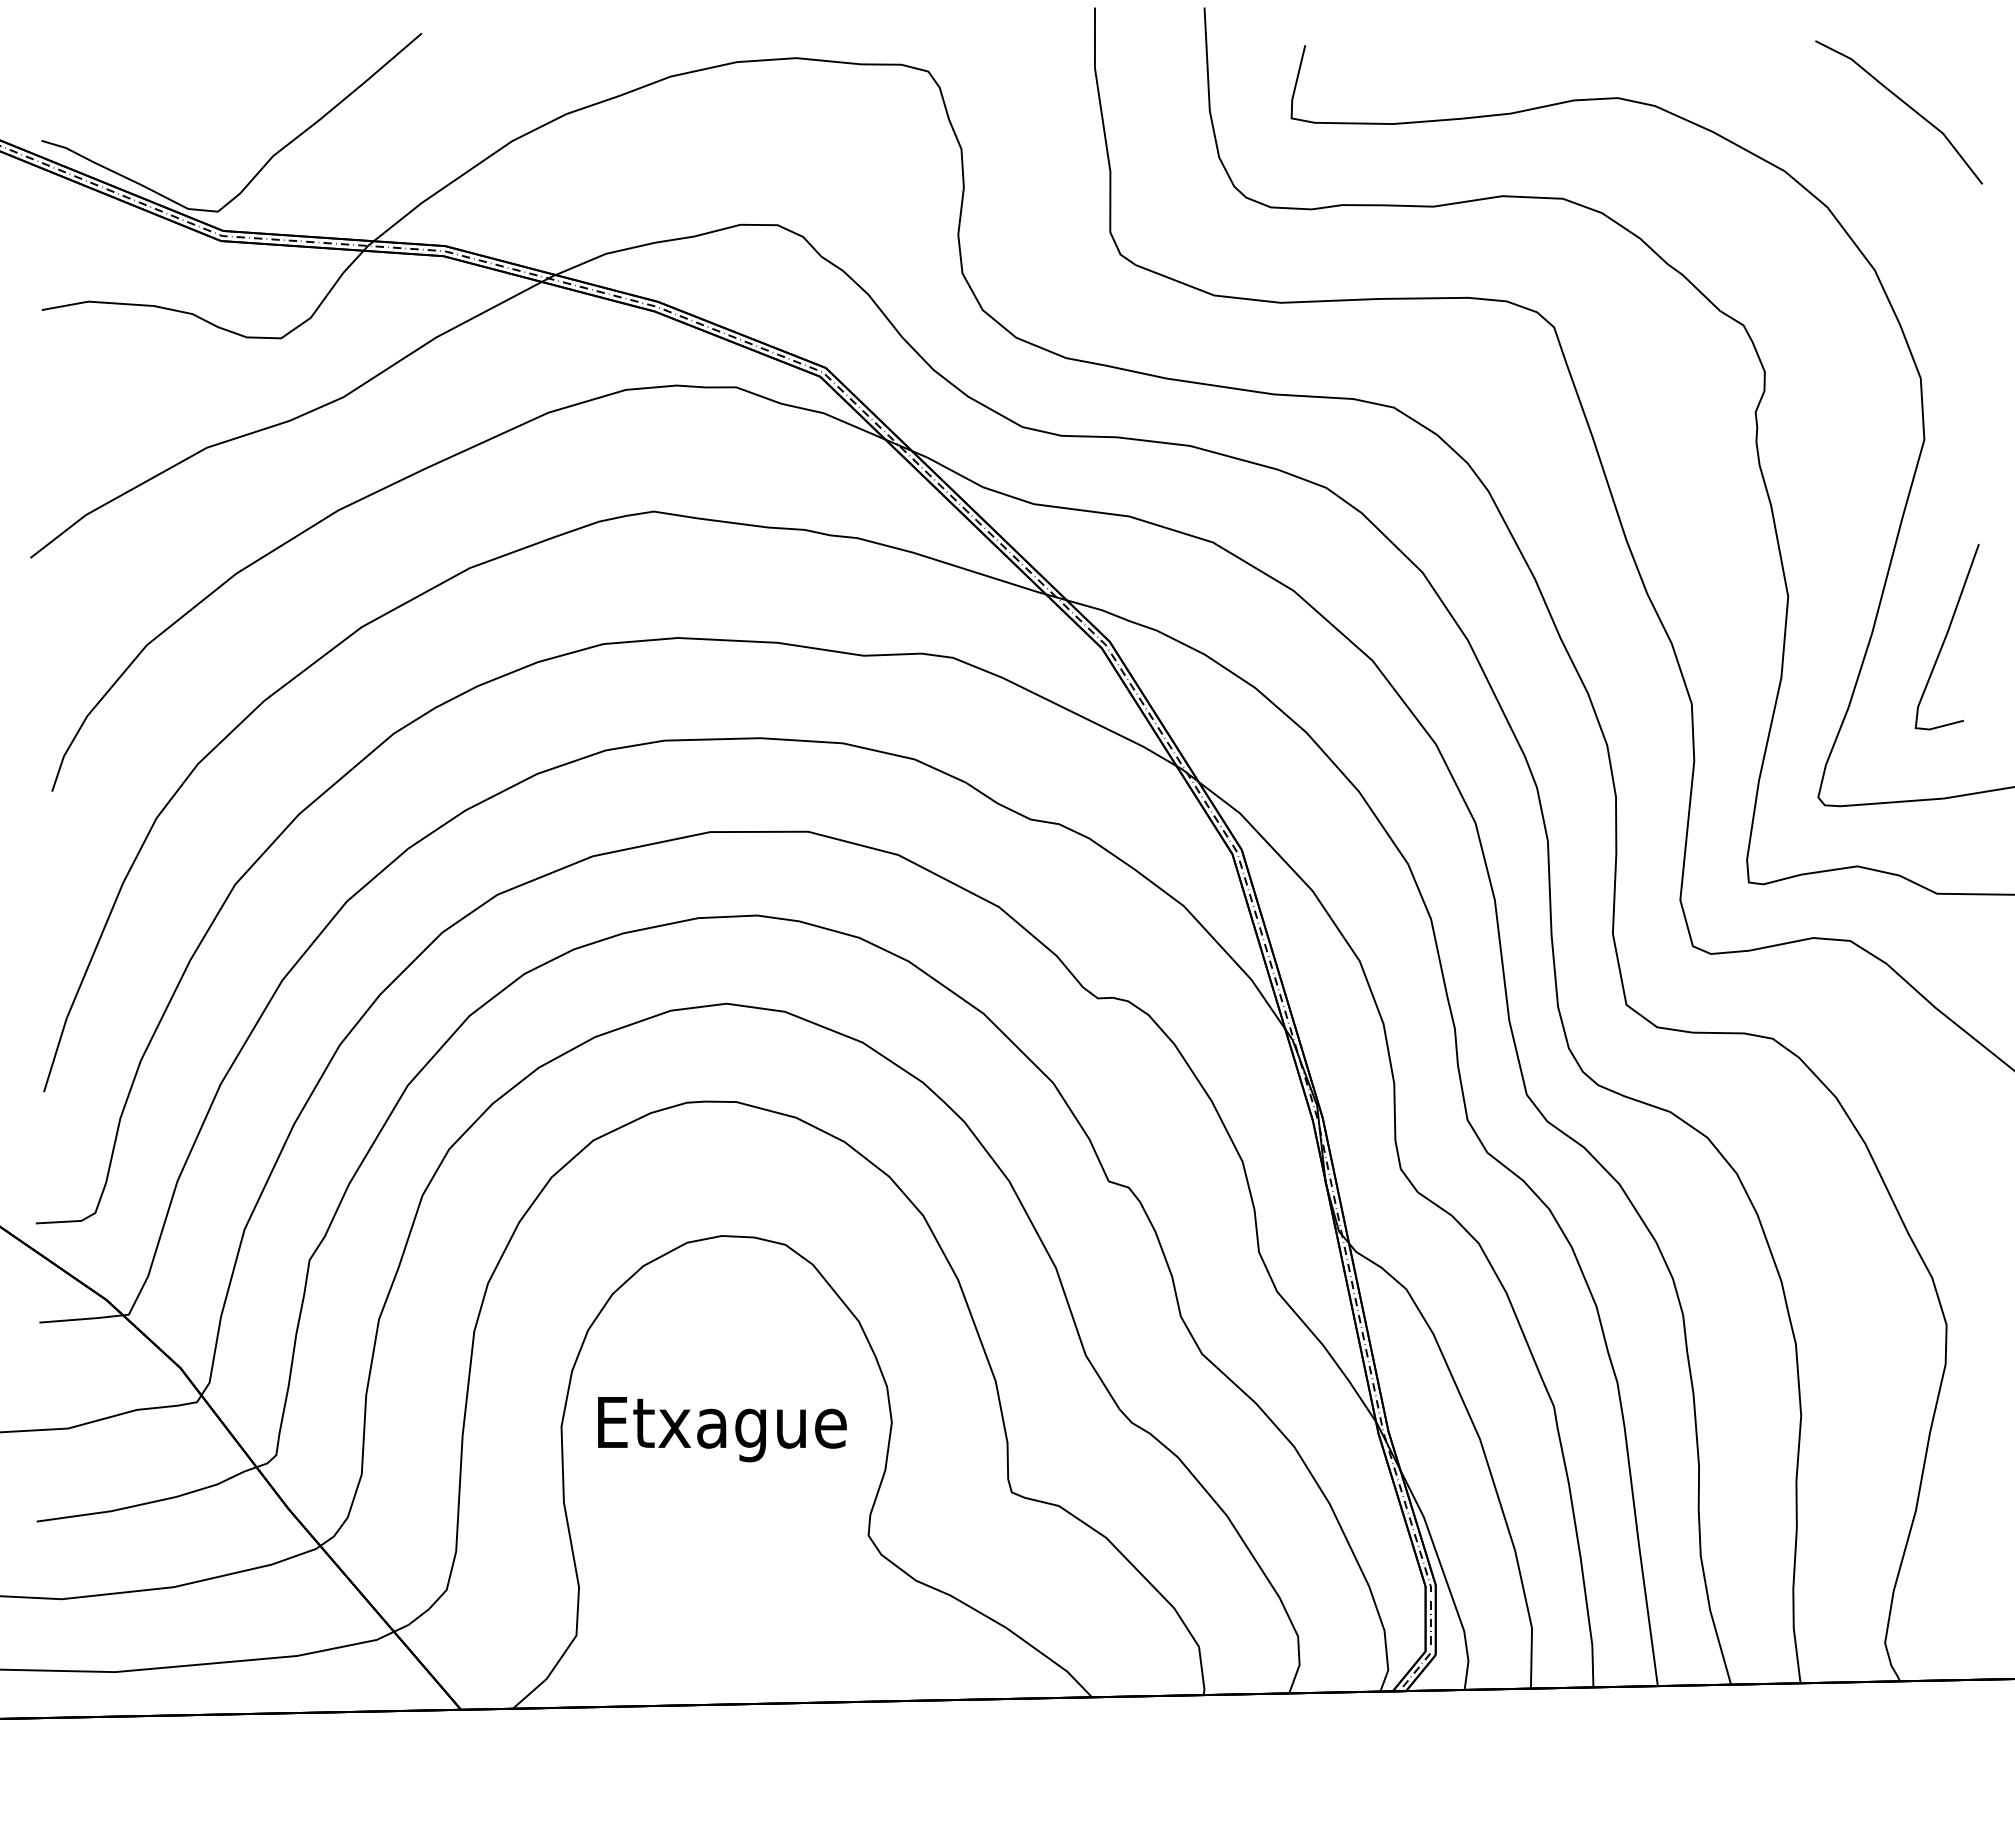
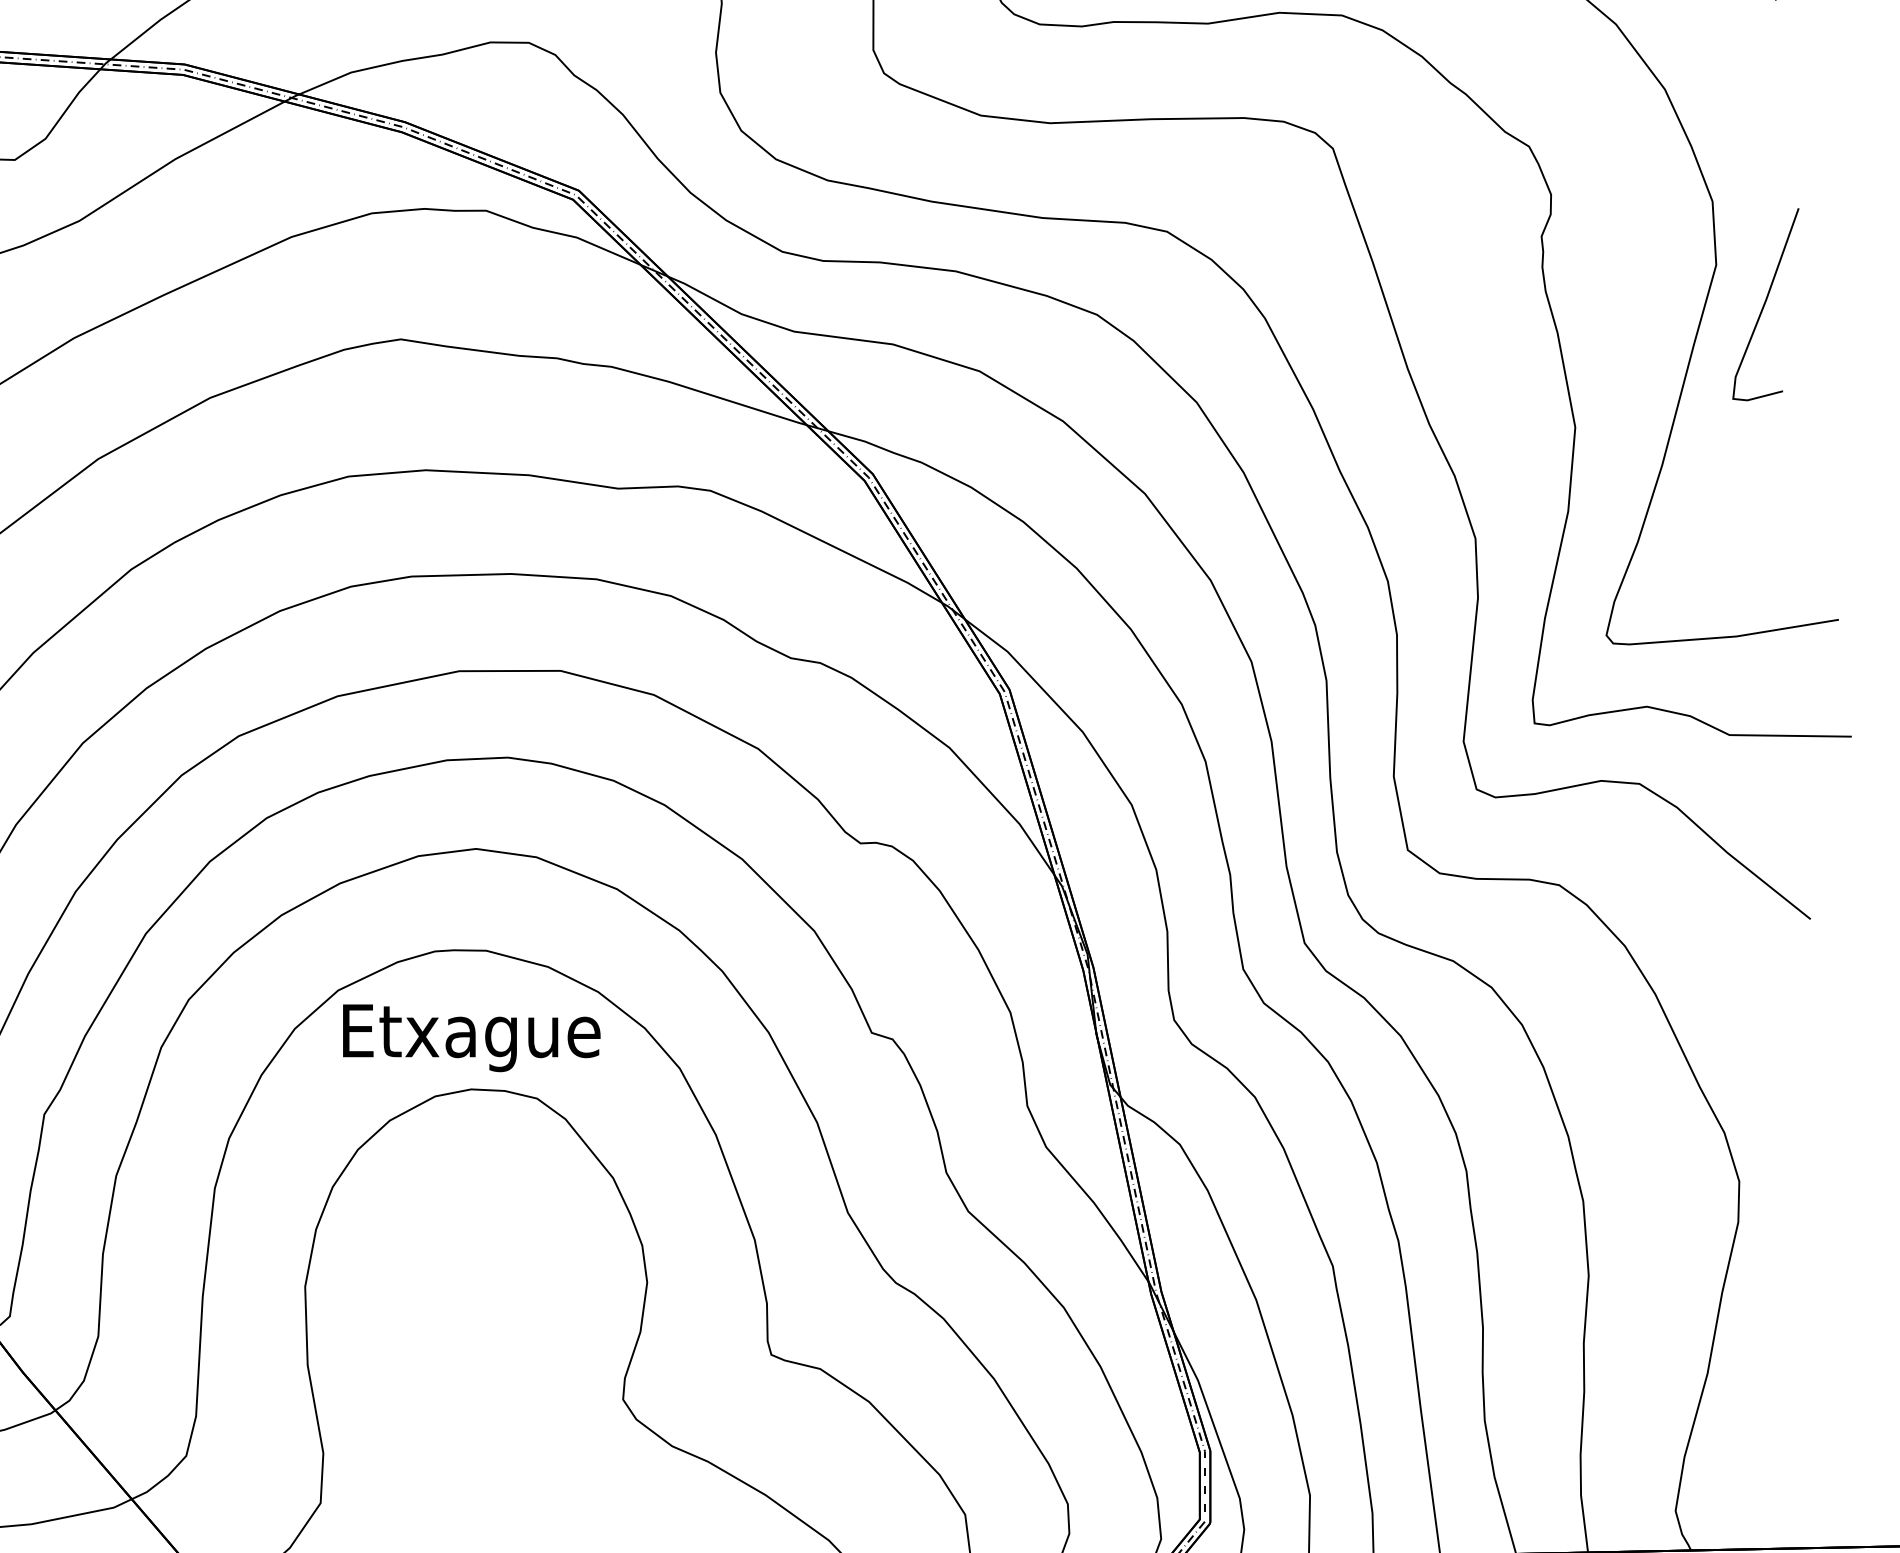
curve: (1946, 636) -> (1765, 304), moved
text: (722, 1429) -> (471, 1038), moved

